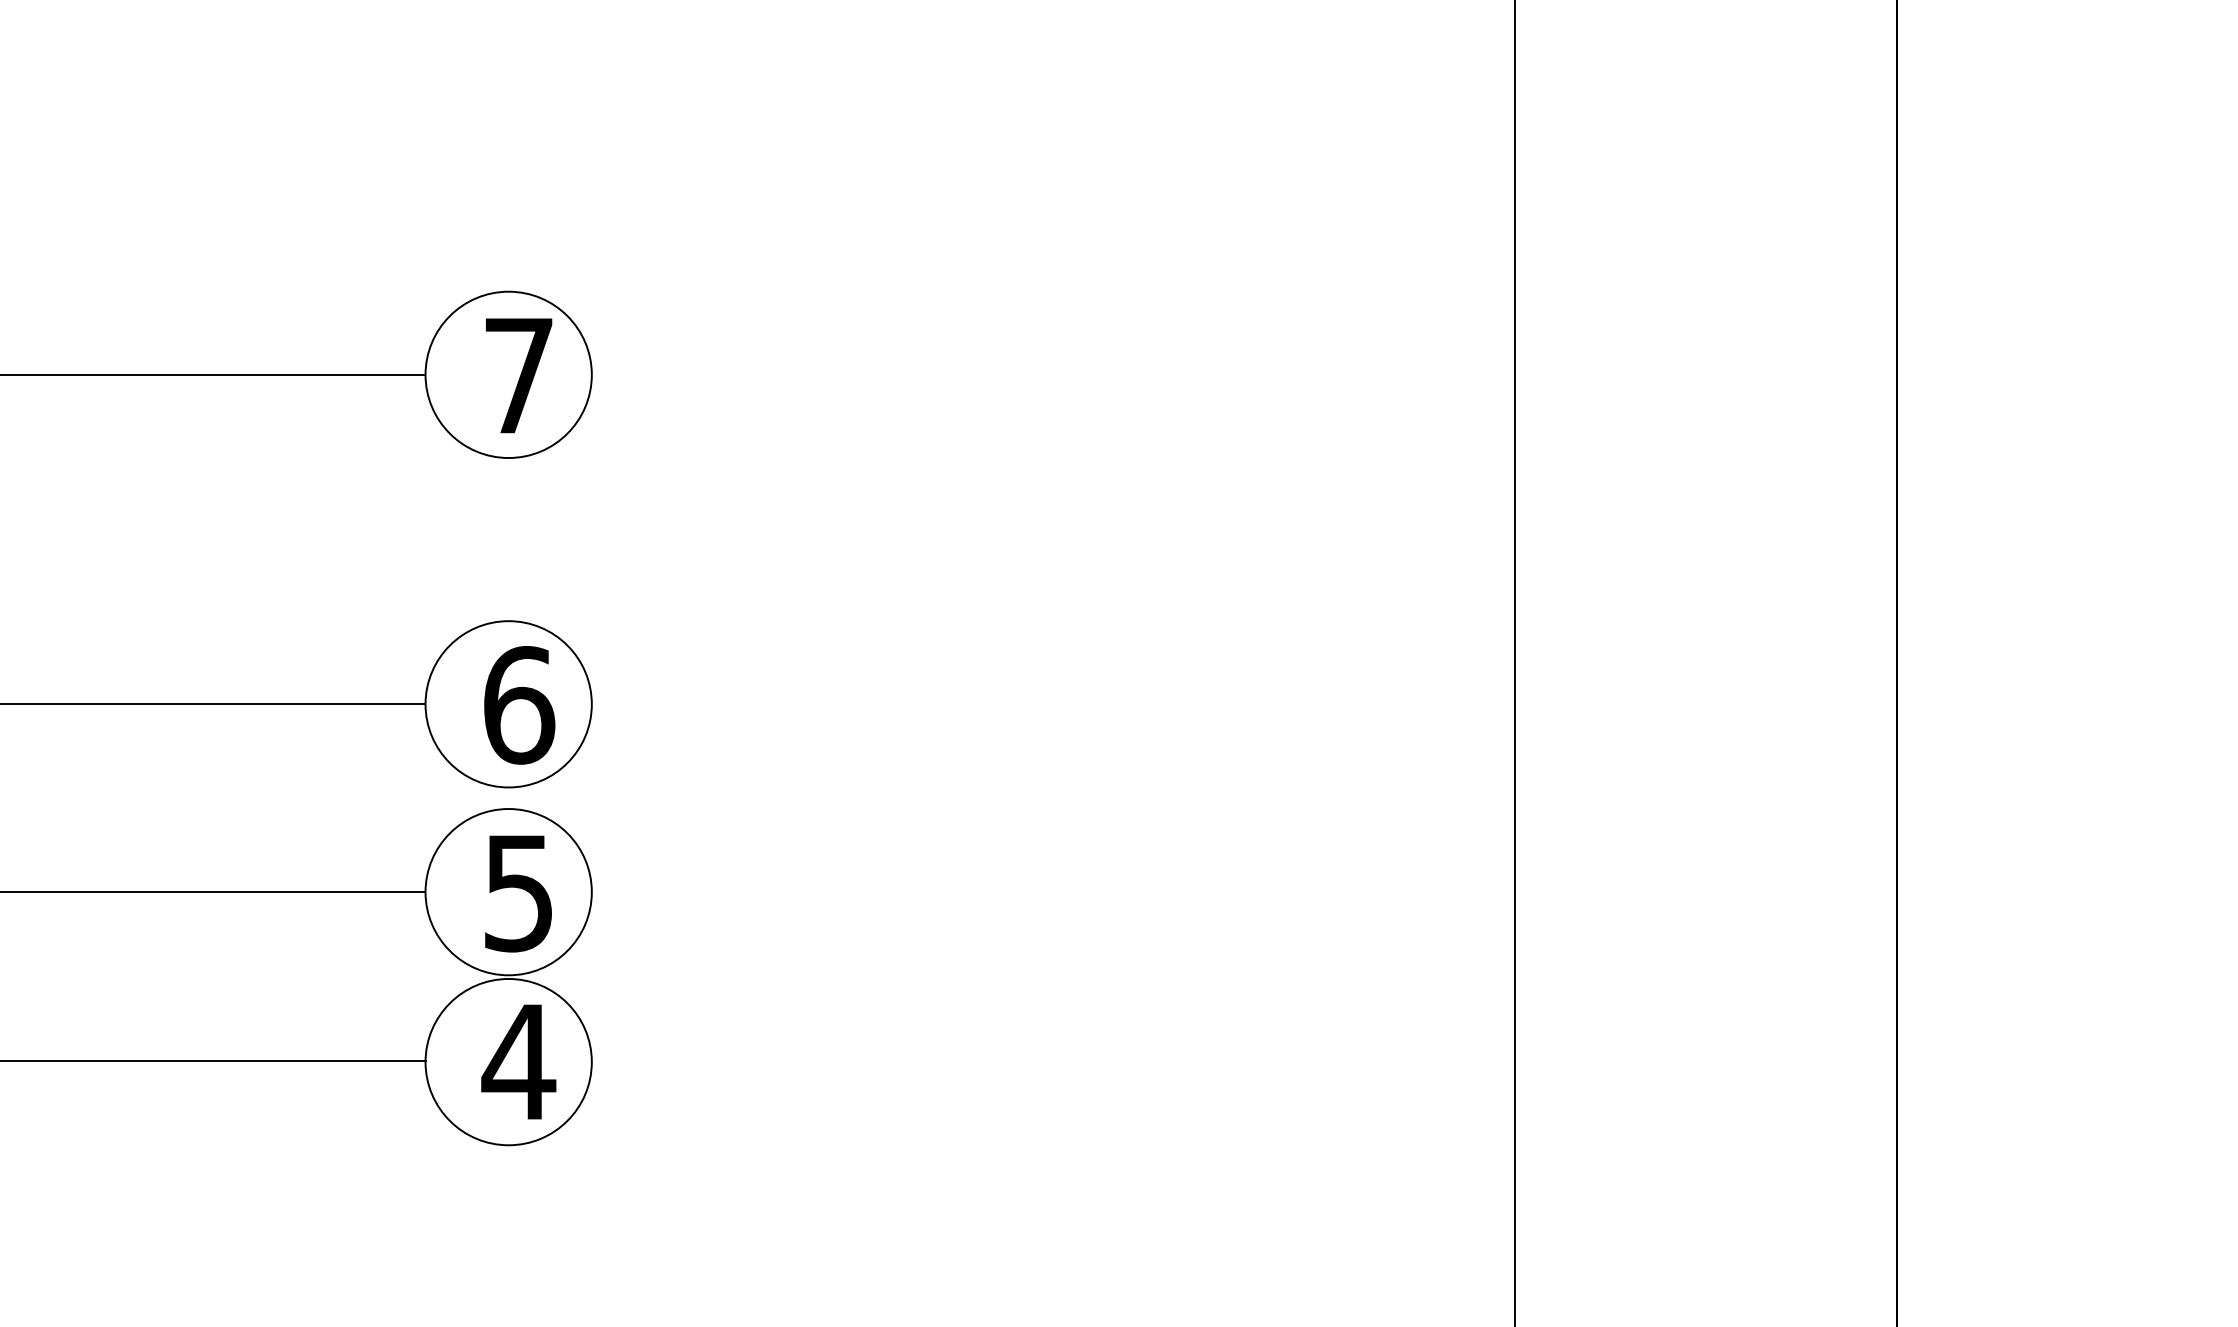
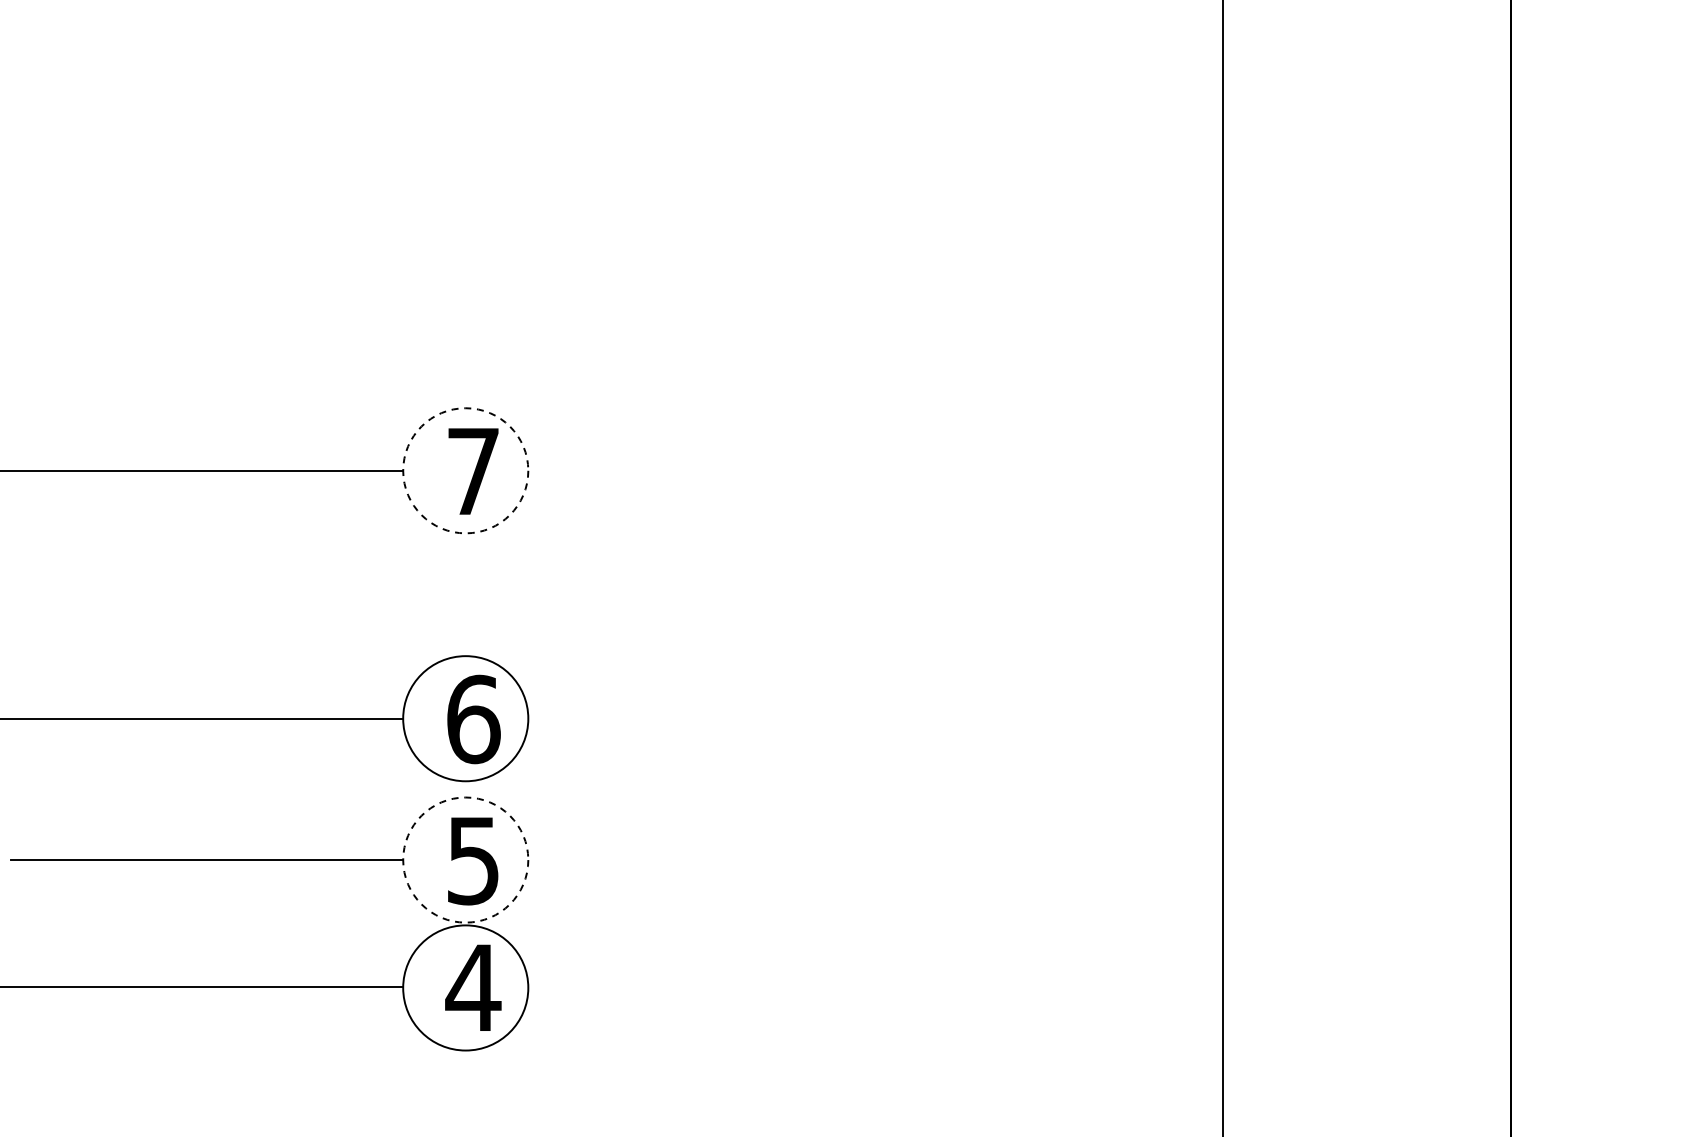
circle: (508, 374) -> (465, 470), solid -> dashed
circle: (508, 891) -> (465, 859), solid -> dashed

